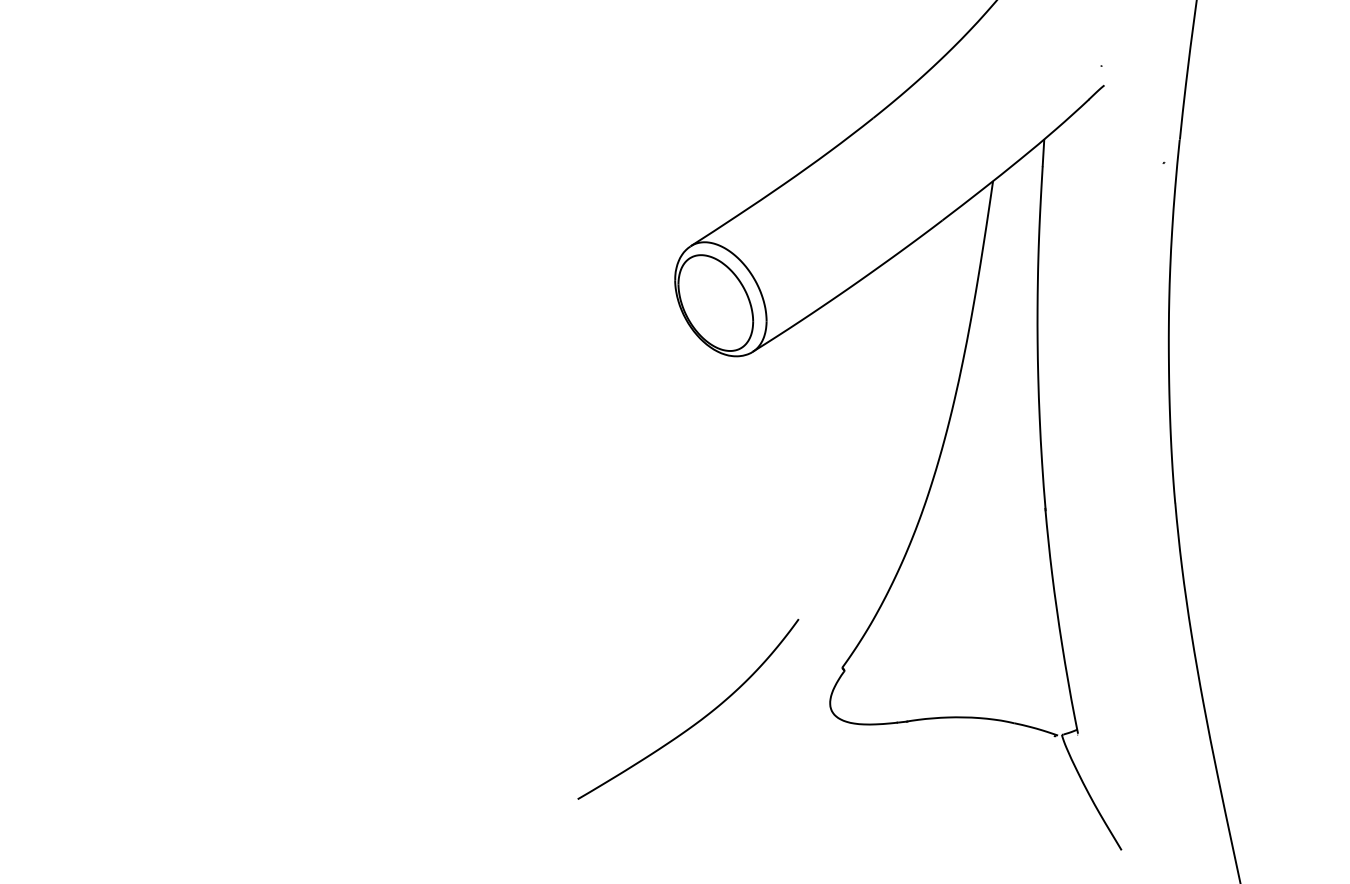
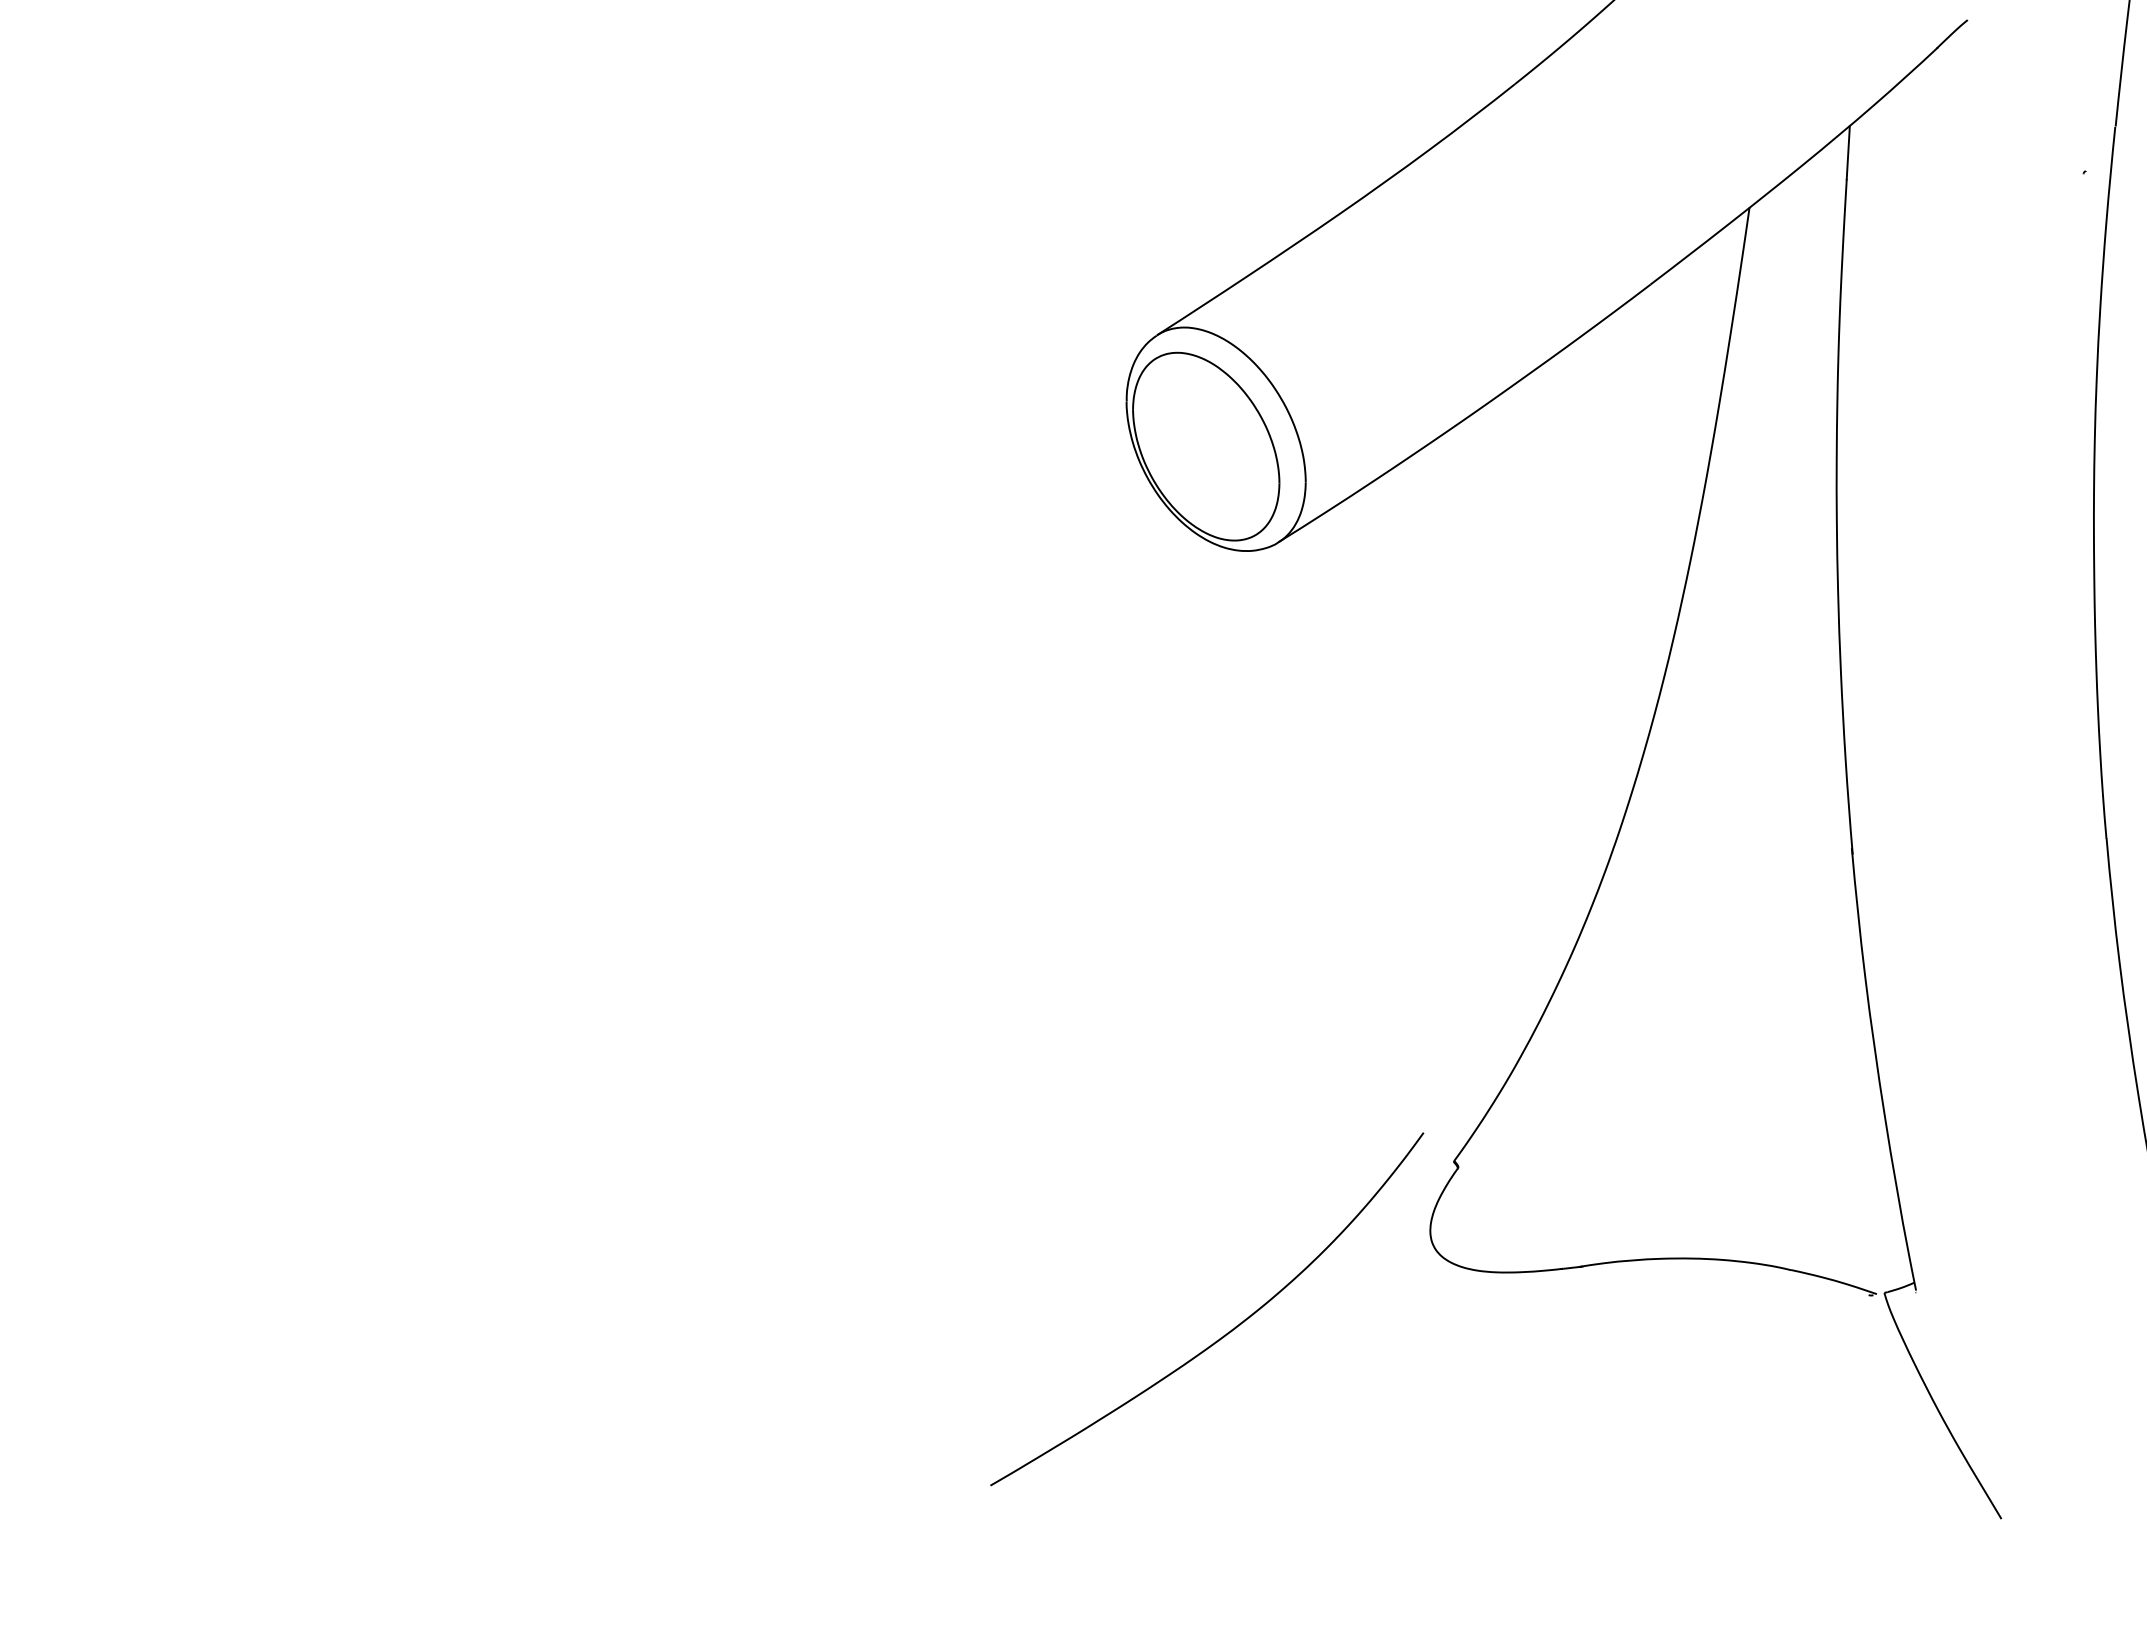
curve: (698, 720) -> (1227, 1331), moved

